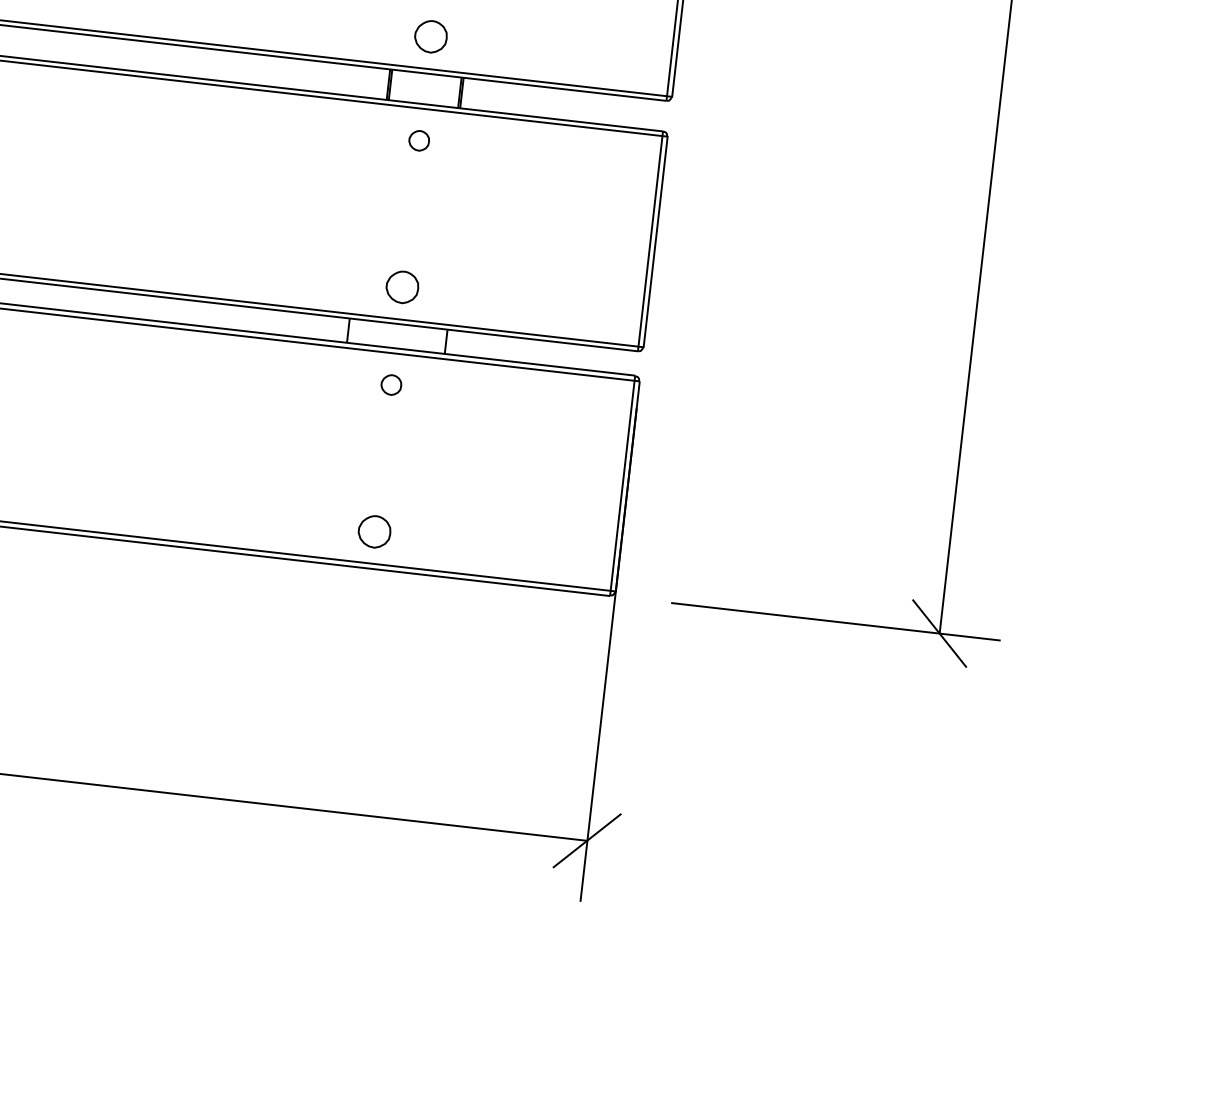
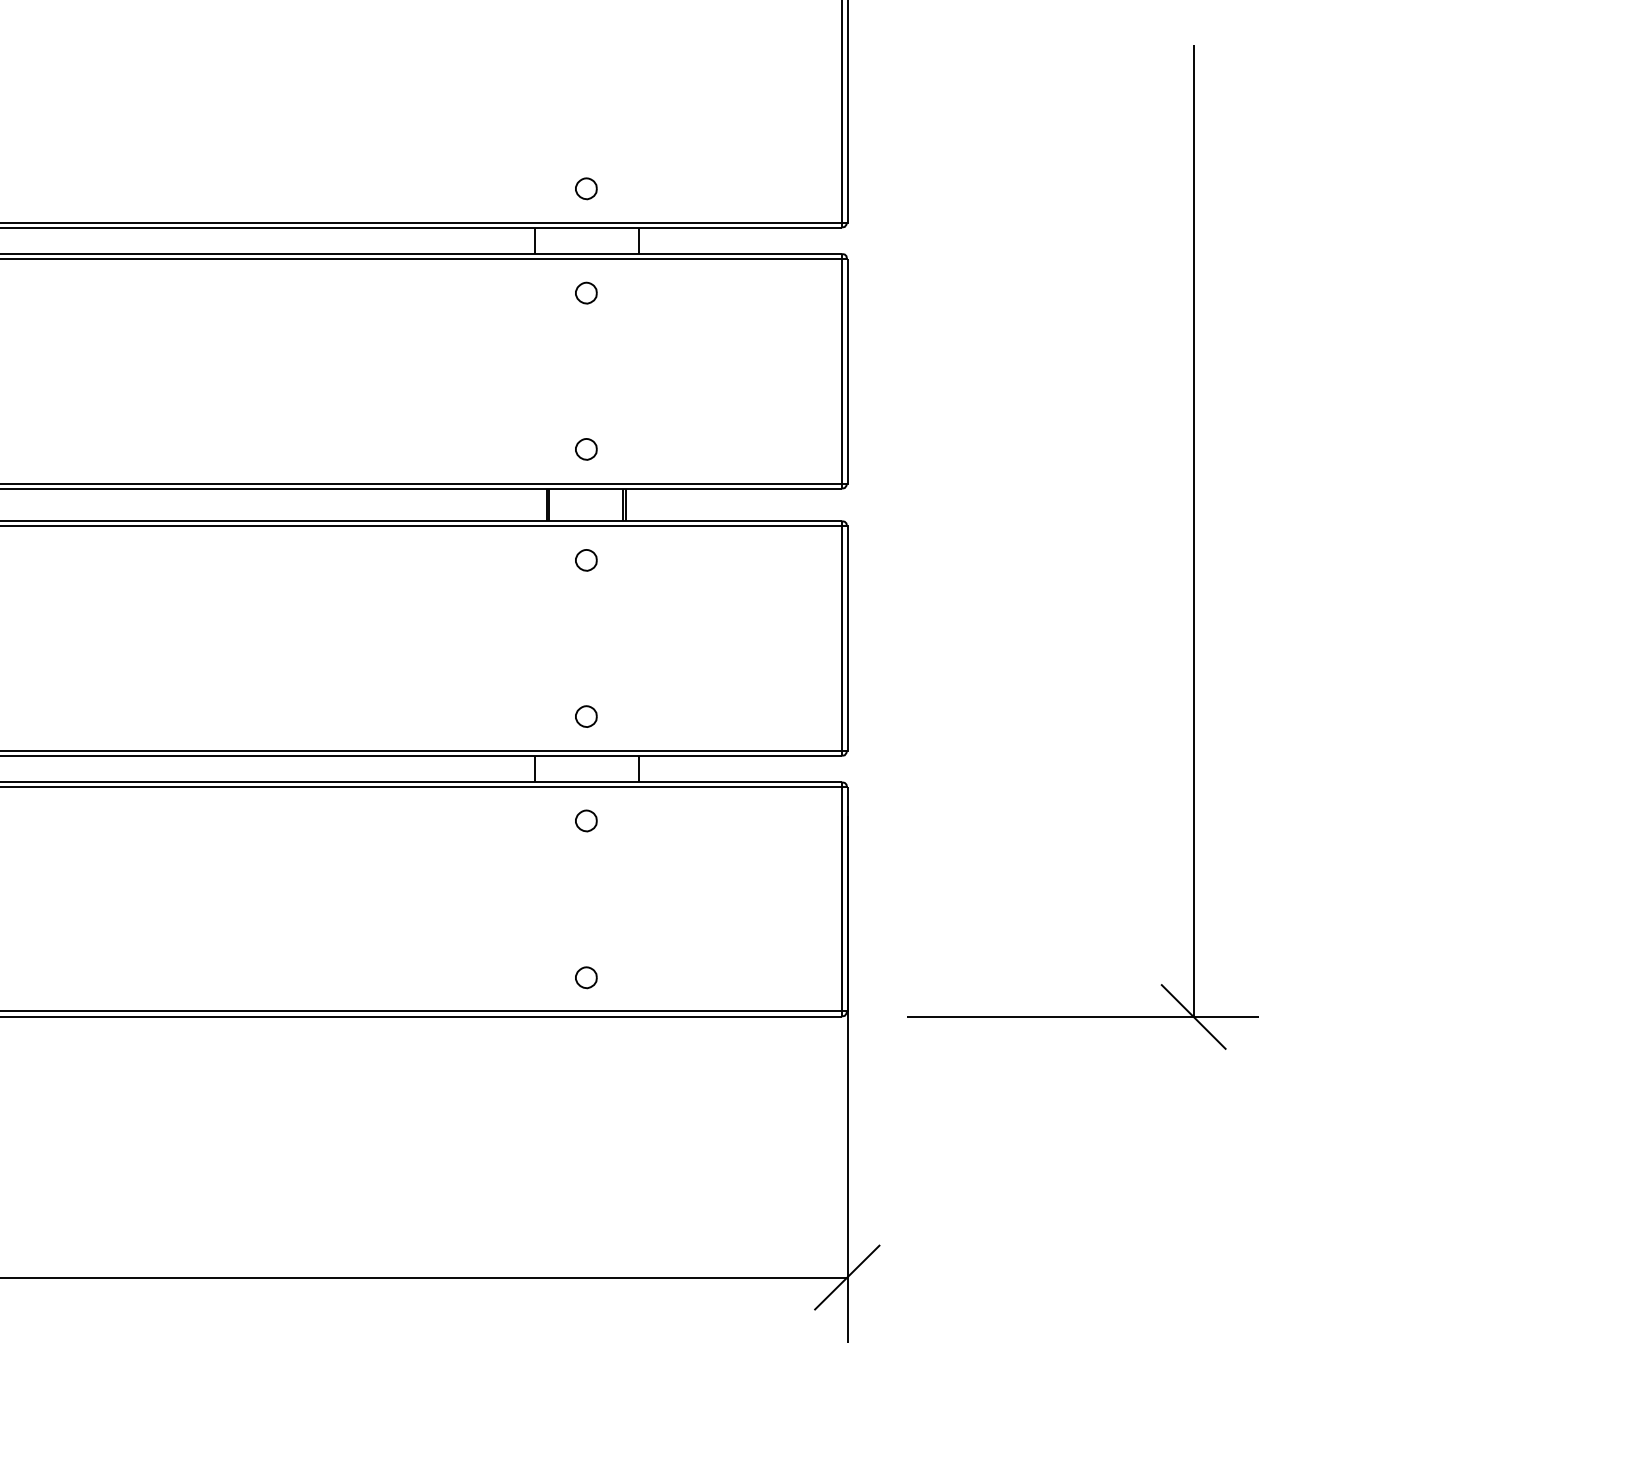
part: (431, 36) -> (586, 449), size x0.62
part: (402, 287) -> (586, 716), size x0.62
part: (374, 531) -> (586, 977), size x0.62

